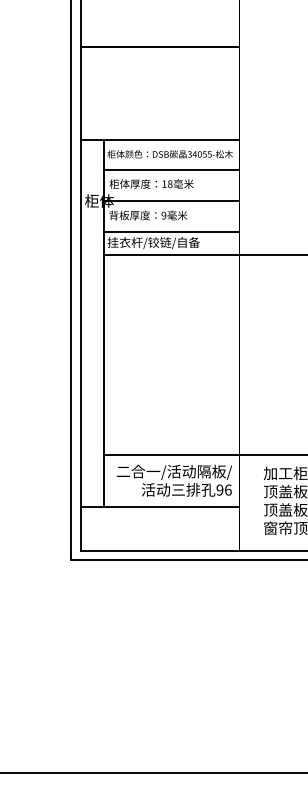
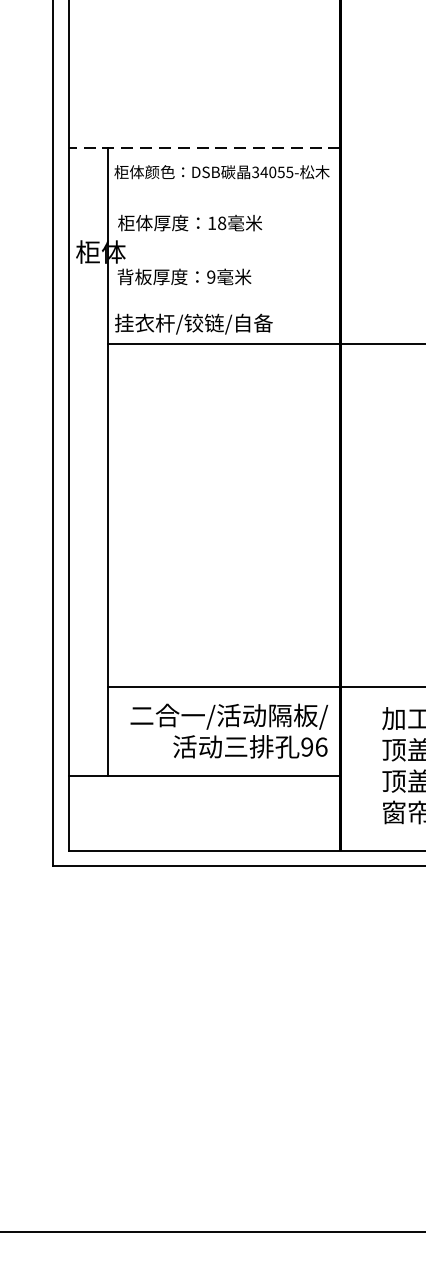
line: (159, 140) -> (203, 148), solid -> dashed
line: (171, 169) -> (224, 198), removed
line: (171, 201) -> (224, 252), removed
line: (171, 232) -> (224, 306), removed

